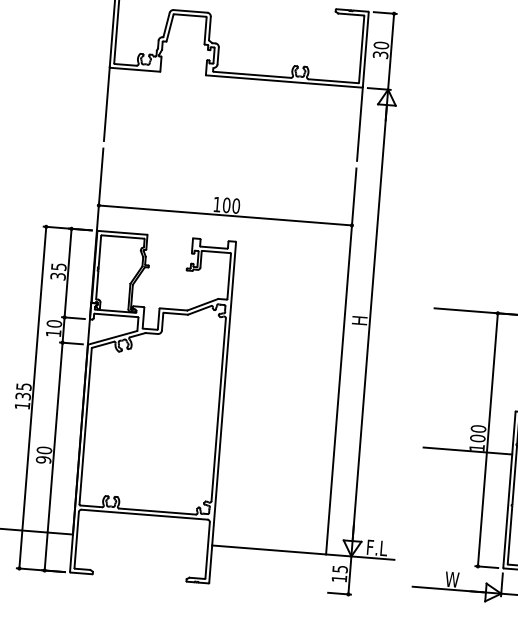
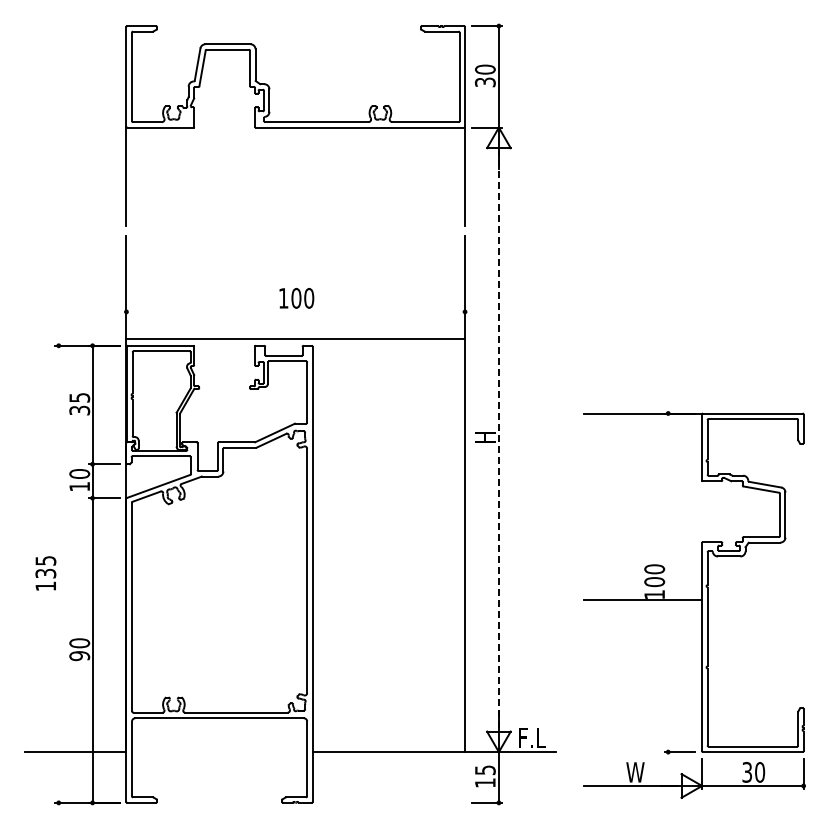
line: (225, 215) -> (295, 338), moved
line: (369, 322) -> (498, 439), solid -> dashed
line: (32, 397) -> (58, 573), removed
line: (488, 439) -> (668, 582), removed

